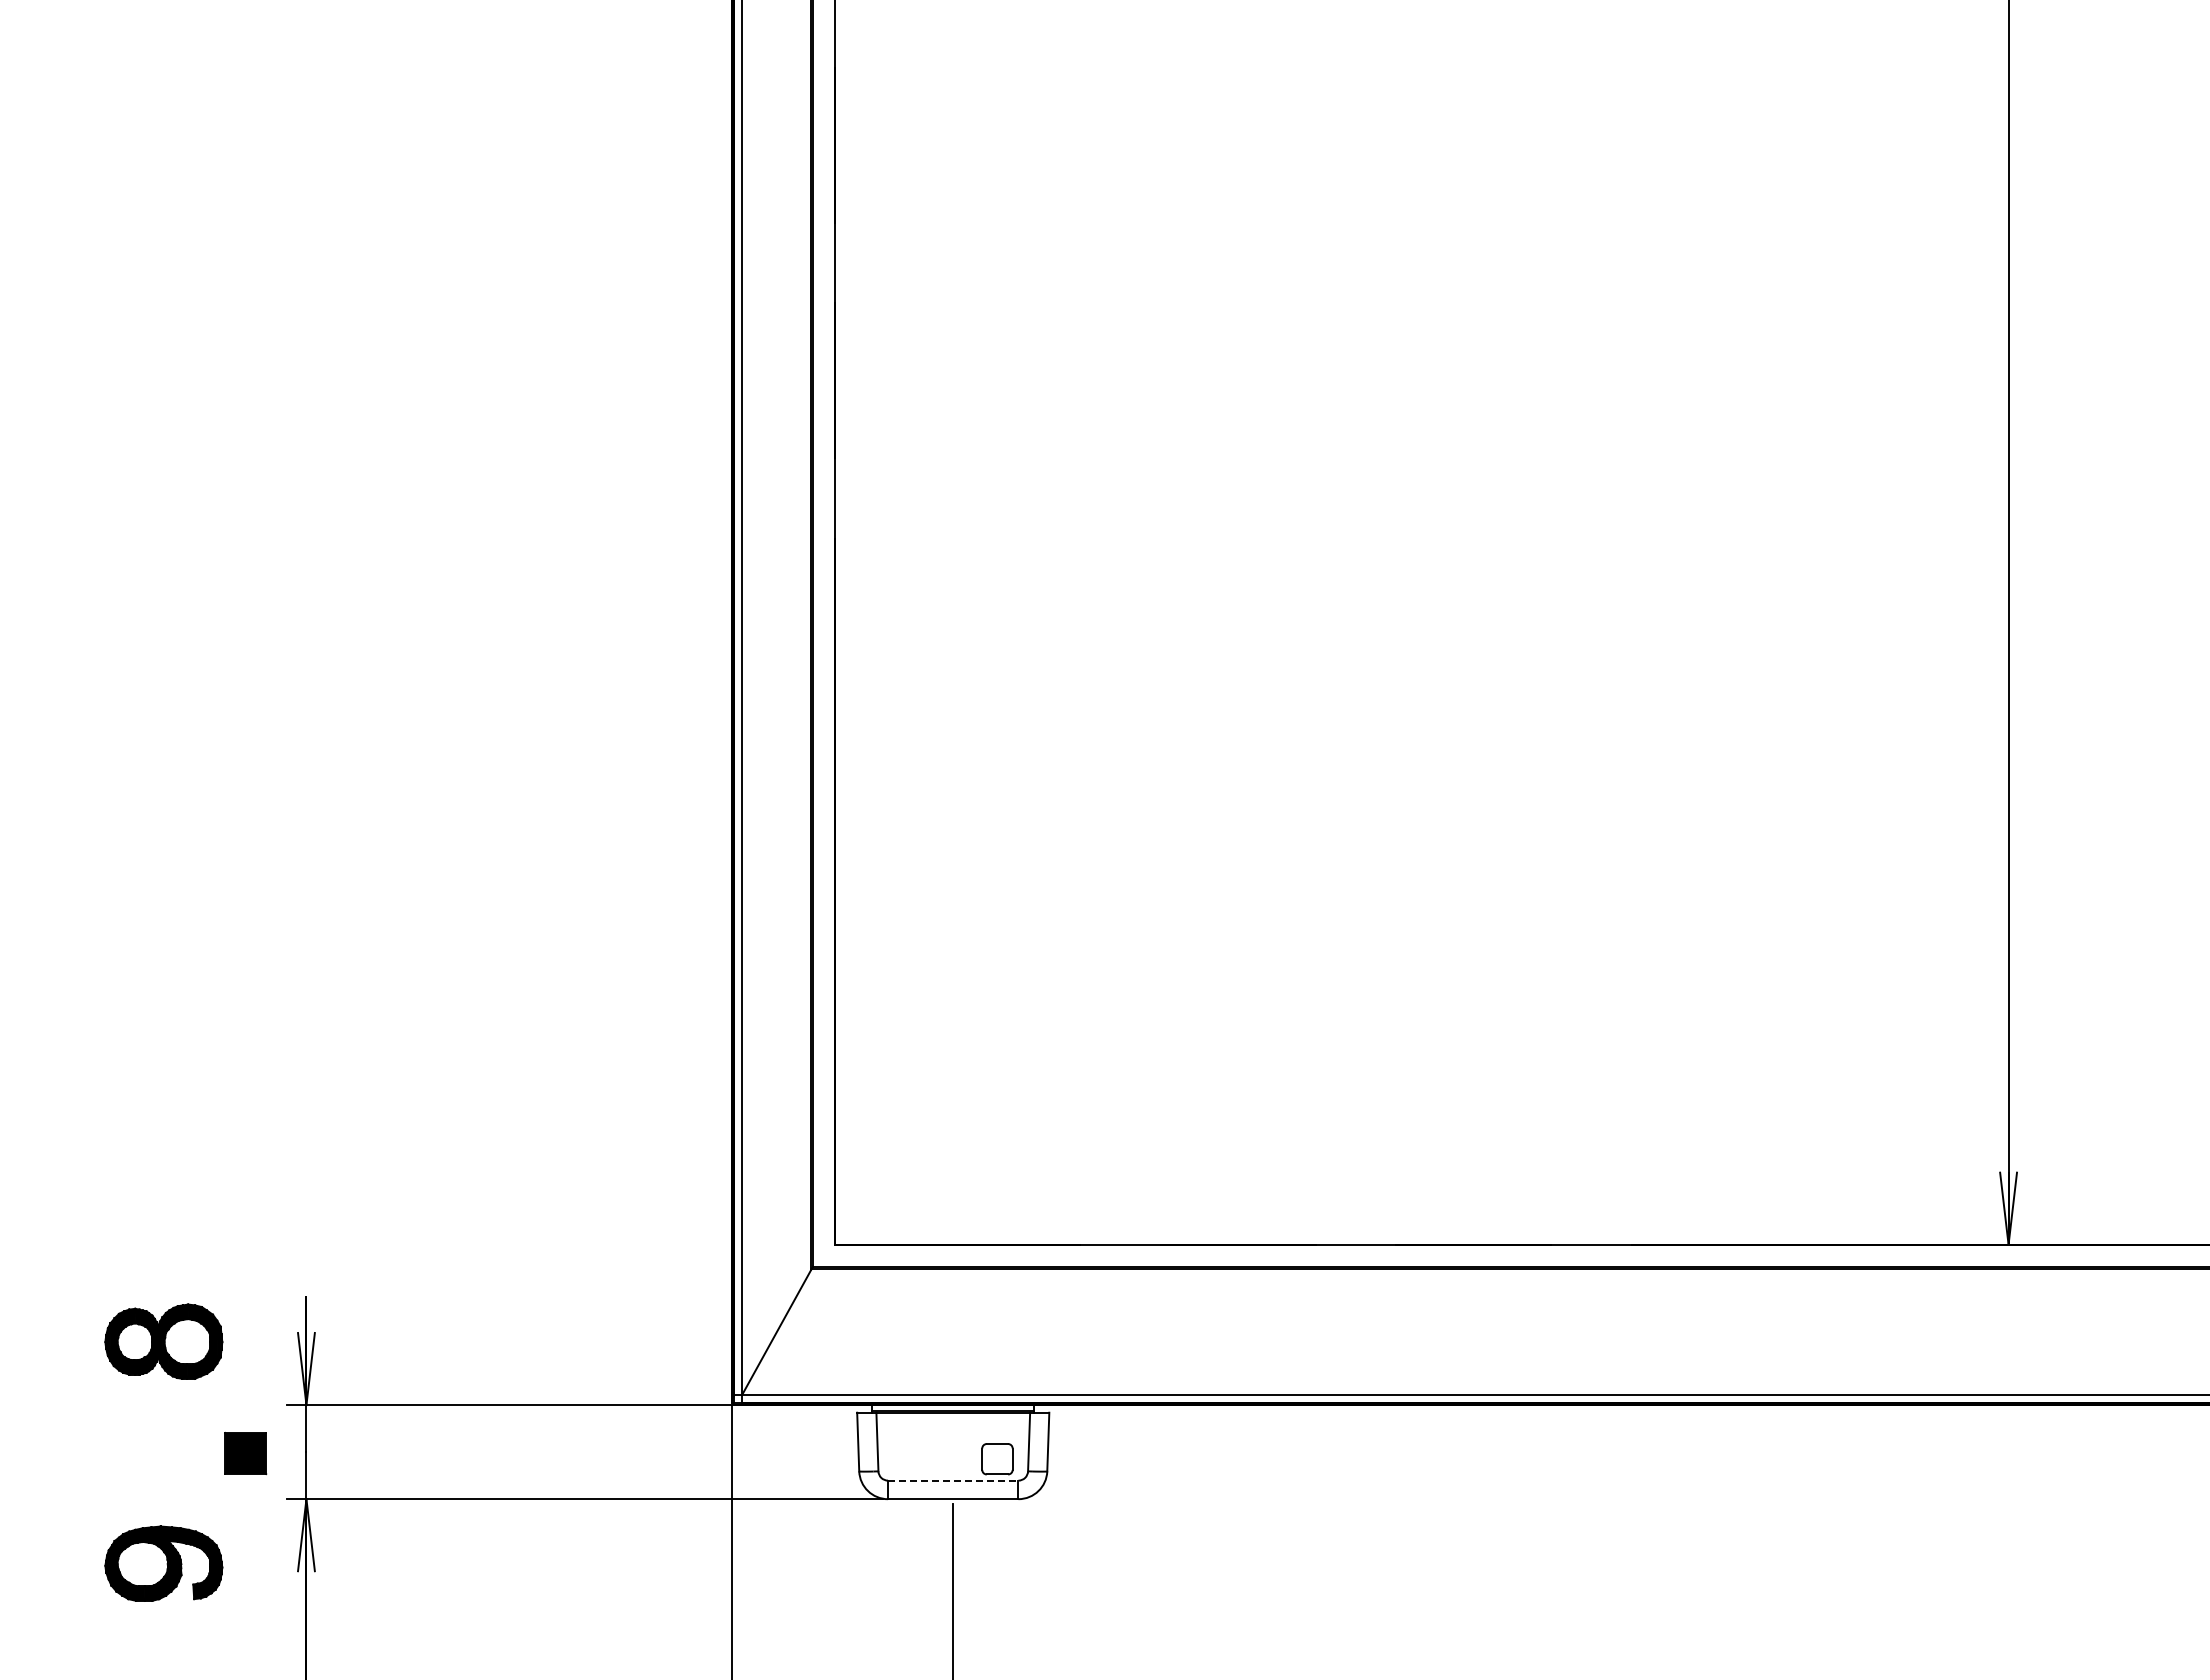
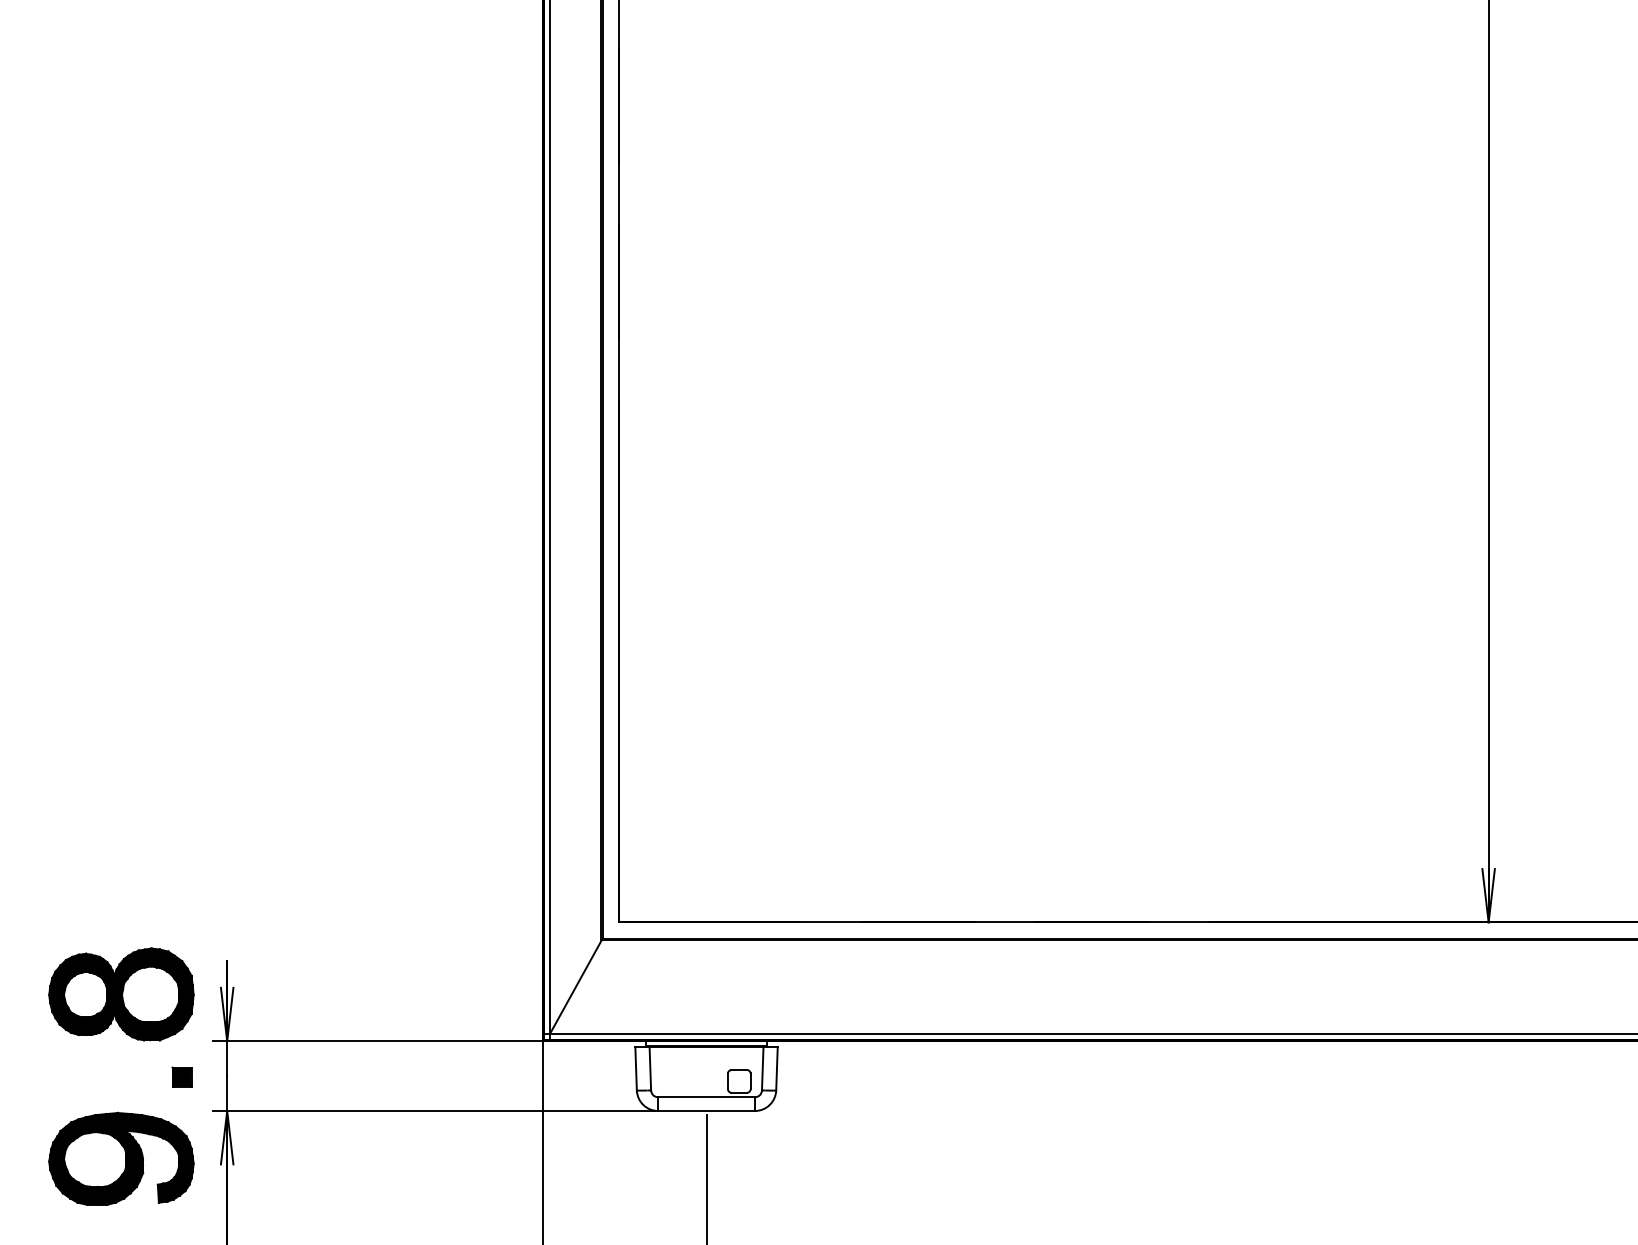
part: (163, 1341) -> (121, 994), size x1.67
part: (245, 1453) -> (182, 1077), size x0.62
line: (953, 1480) -> (706, 1097), dashed -> solid
part: (163, 1563) -> (121, 1158), size x1.67

